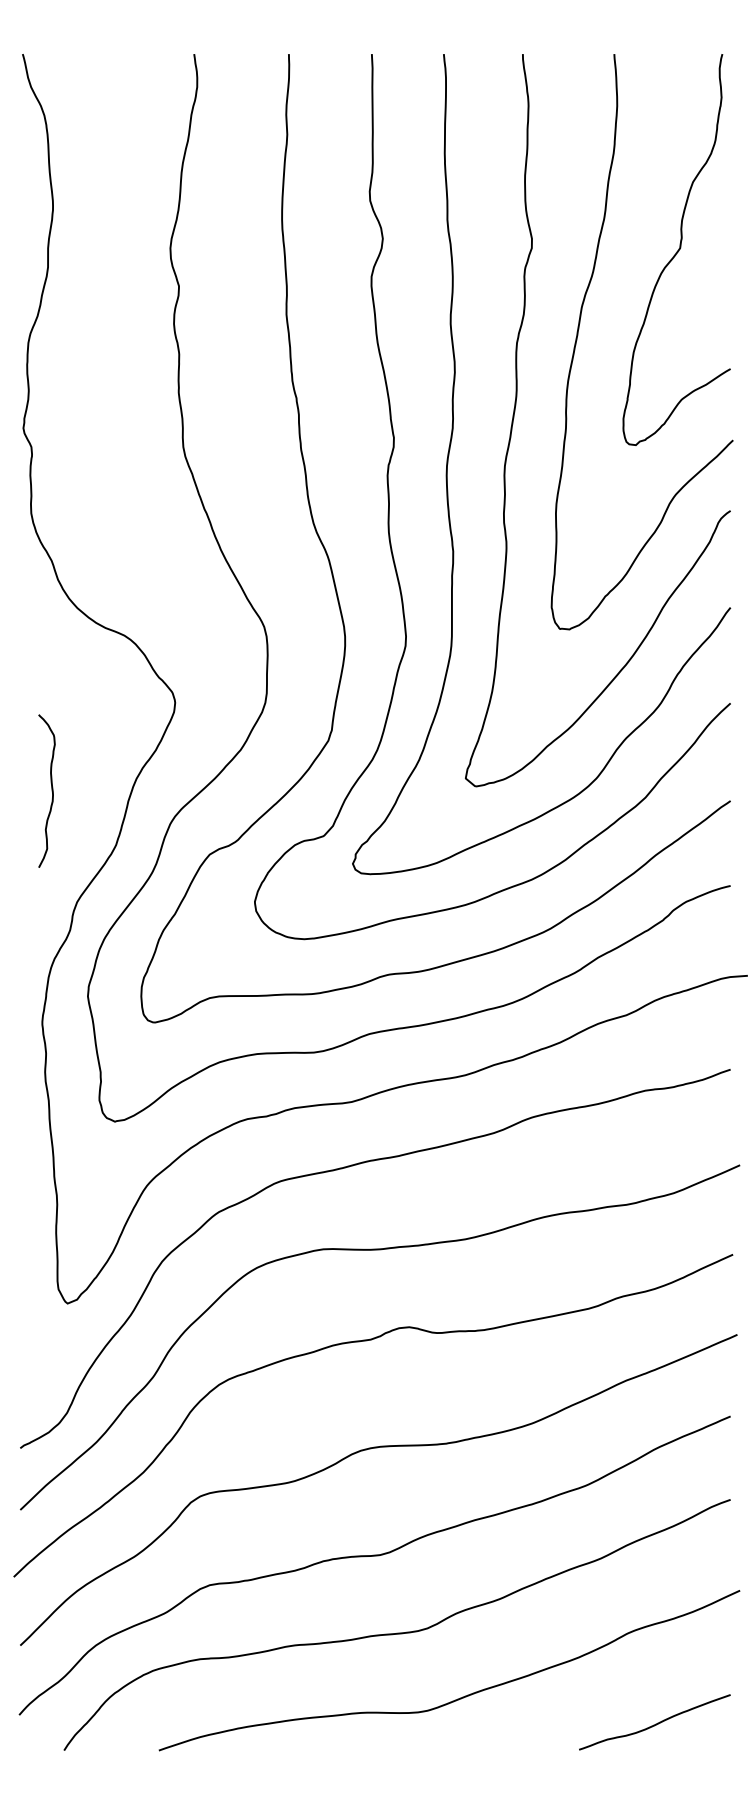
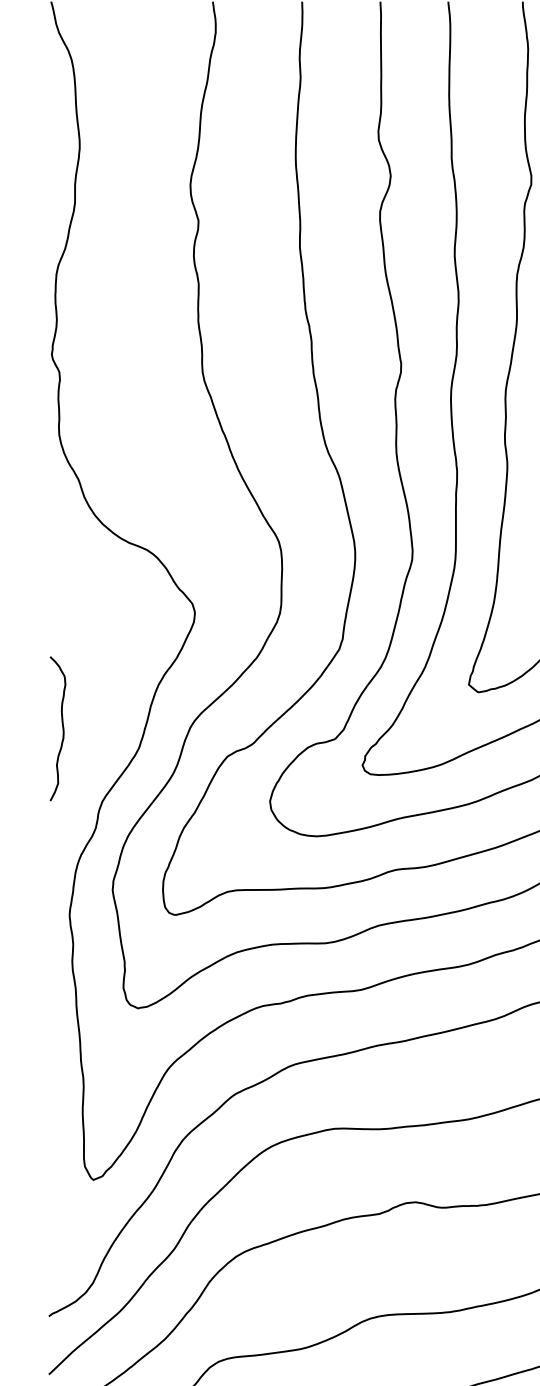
curve: (51, 790) -> (62, 728), moved

